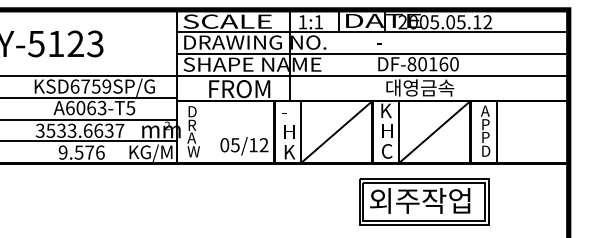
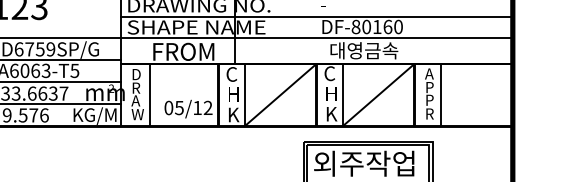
text: (385, 110) -> (329, 73), K -> C
text: (287, 111) -> (231, 74), - -> C
line: (205, 132) -> (149, 95), added
text: (486, 150) -> (430, 113), D -> R
text: (387, 151) -> (331, 114), C -> K

